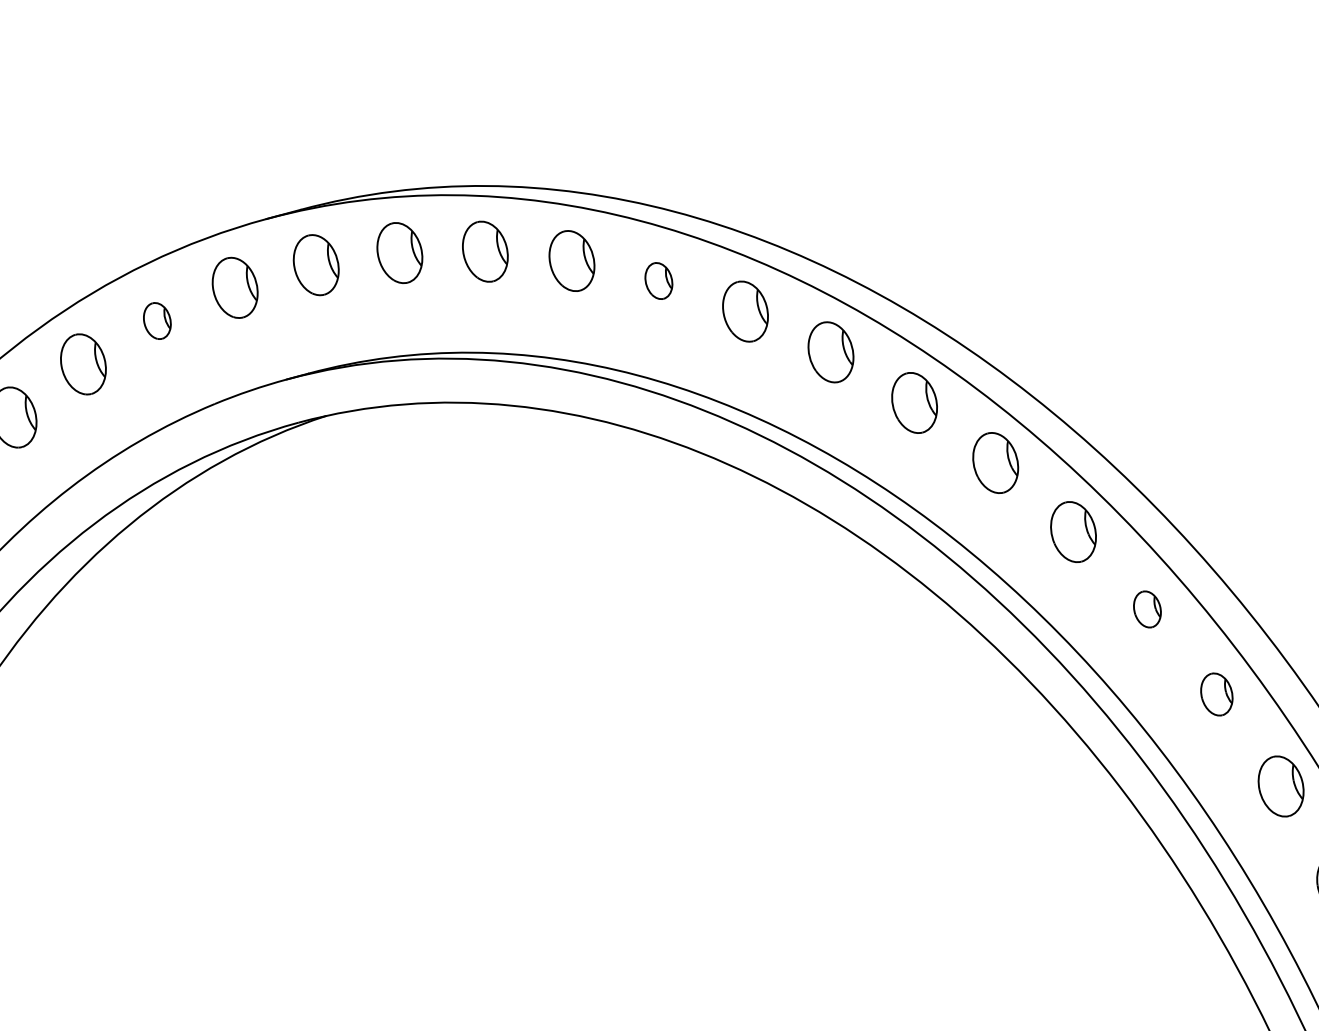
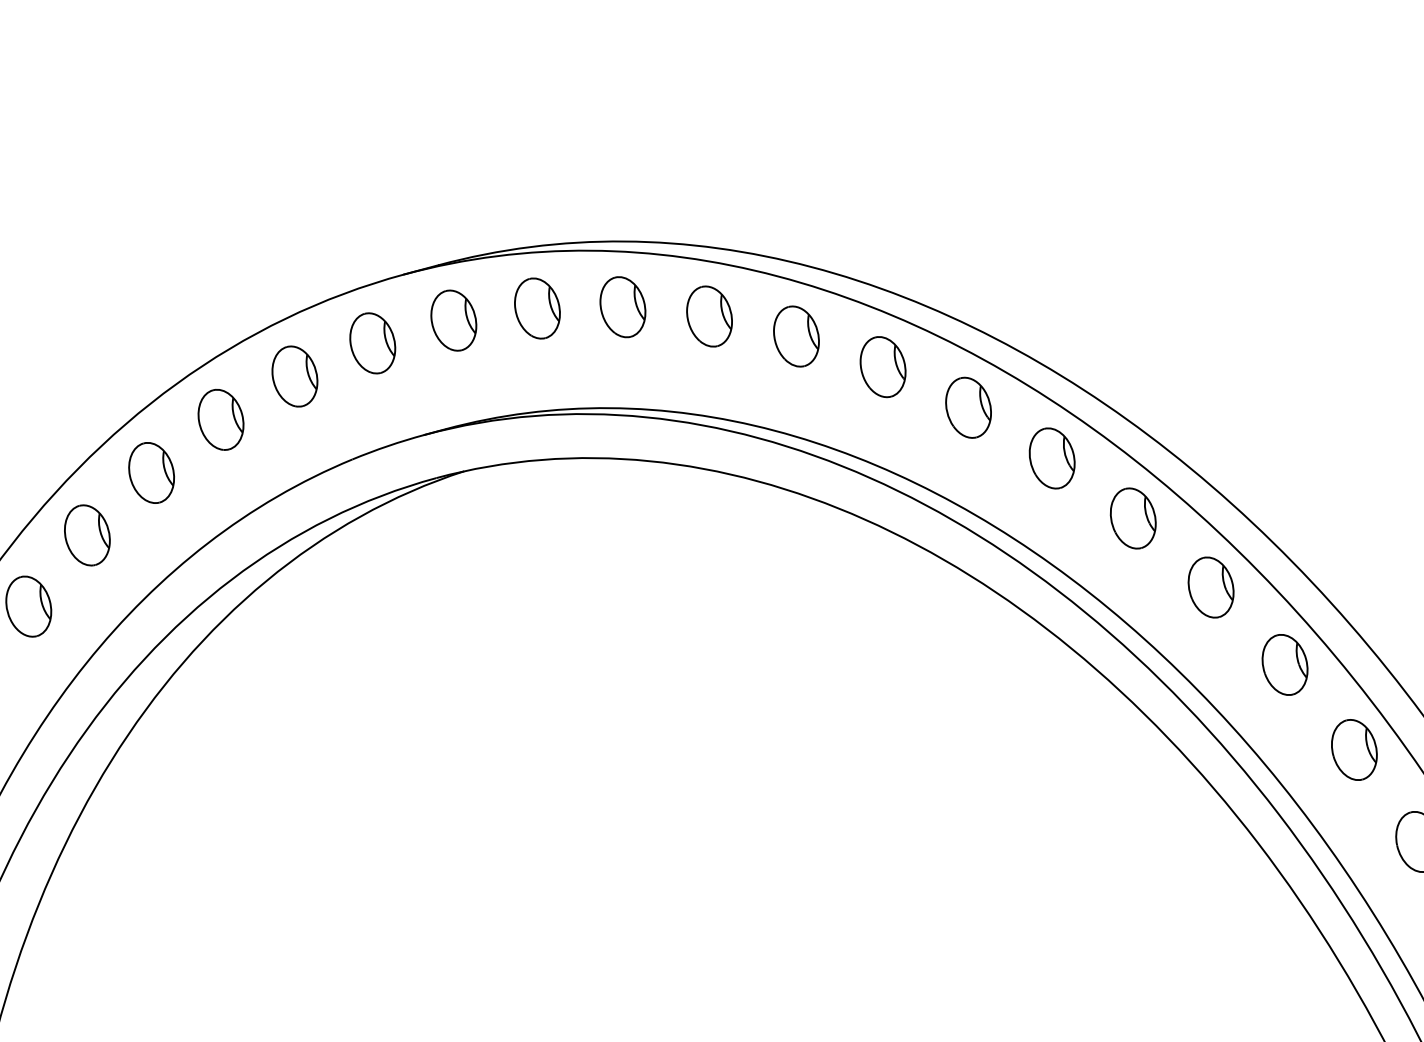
part: (658, 281) -> (796, 336), size x1.67
part: (156, 321) -> (294, 376), size x1.67
part: (1146, 609) -> (1284, 664), size x1.67
part: (1216, 694) -> (1354, 749), size x1.43

